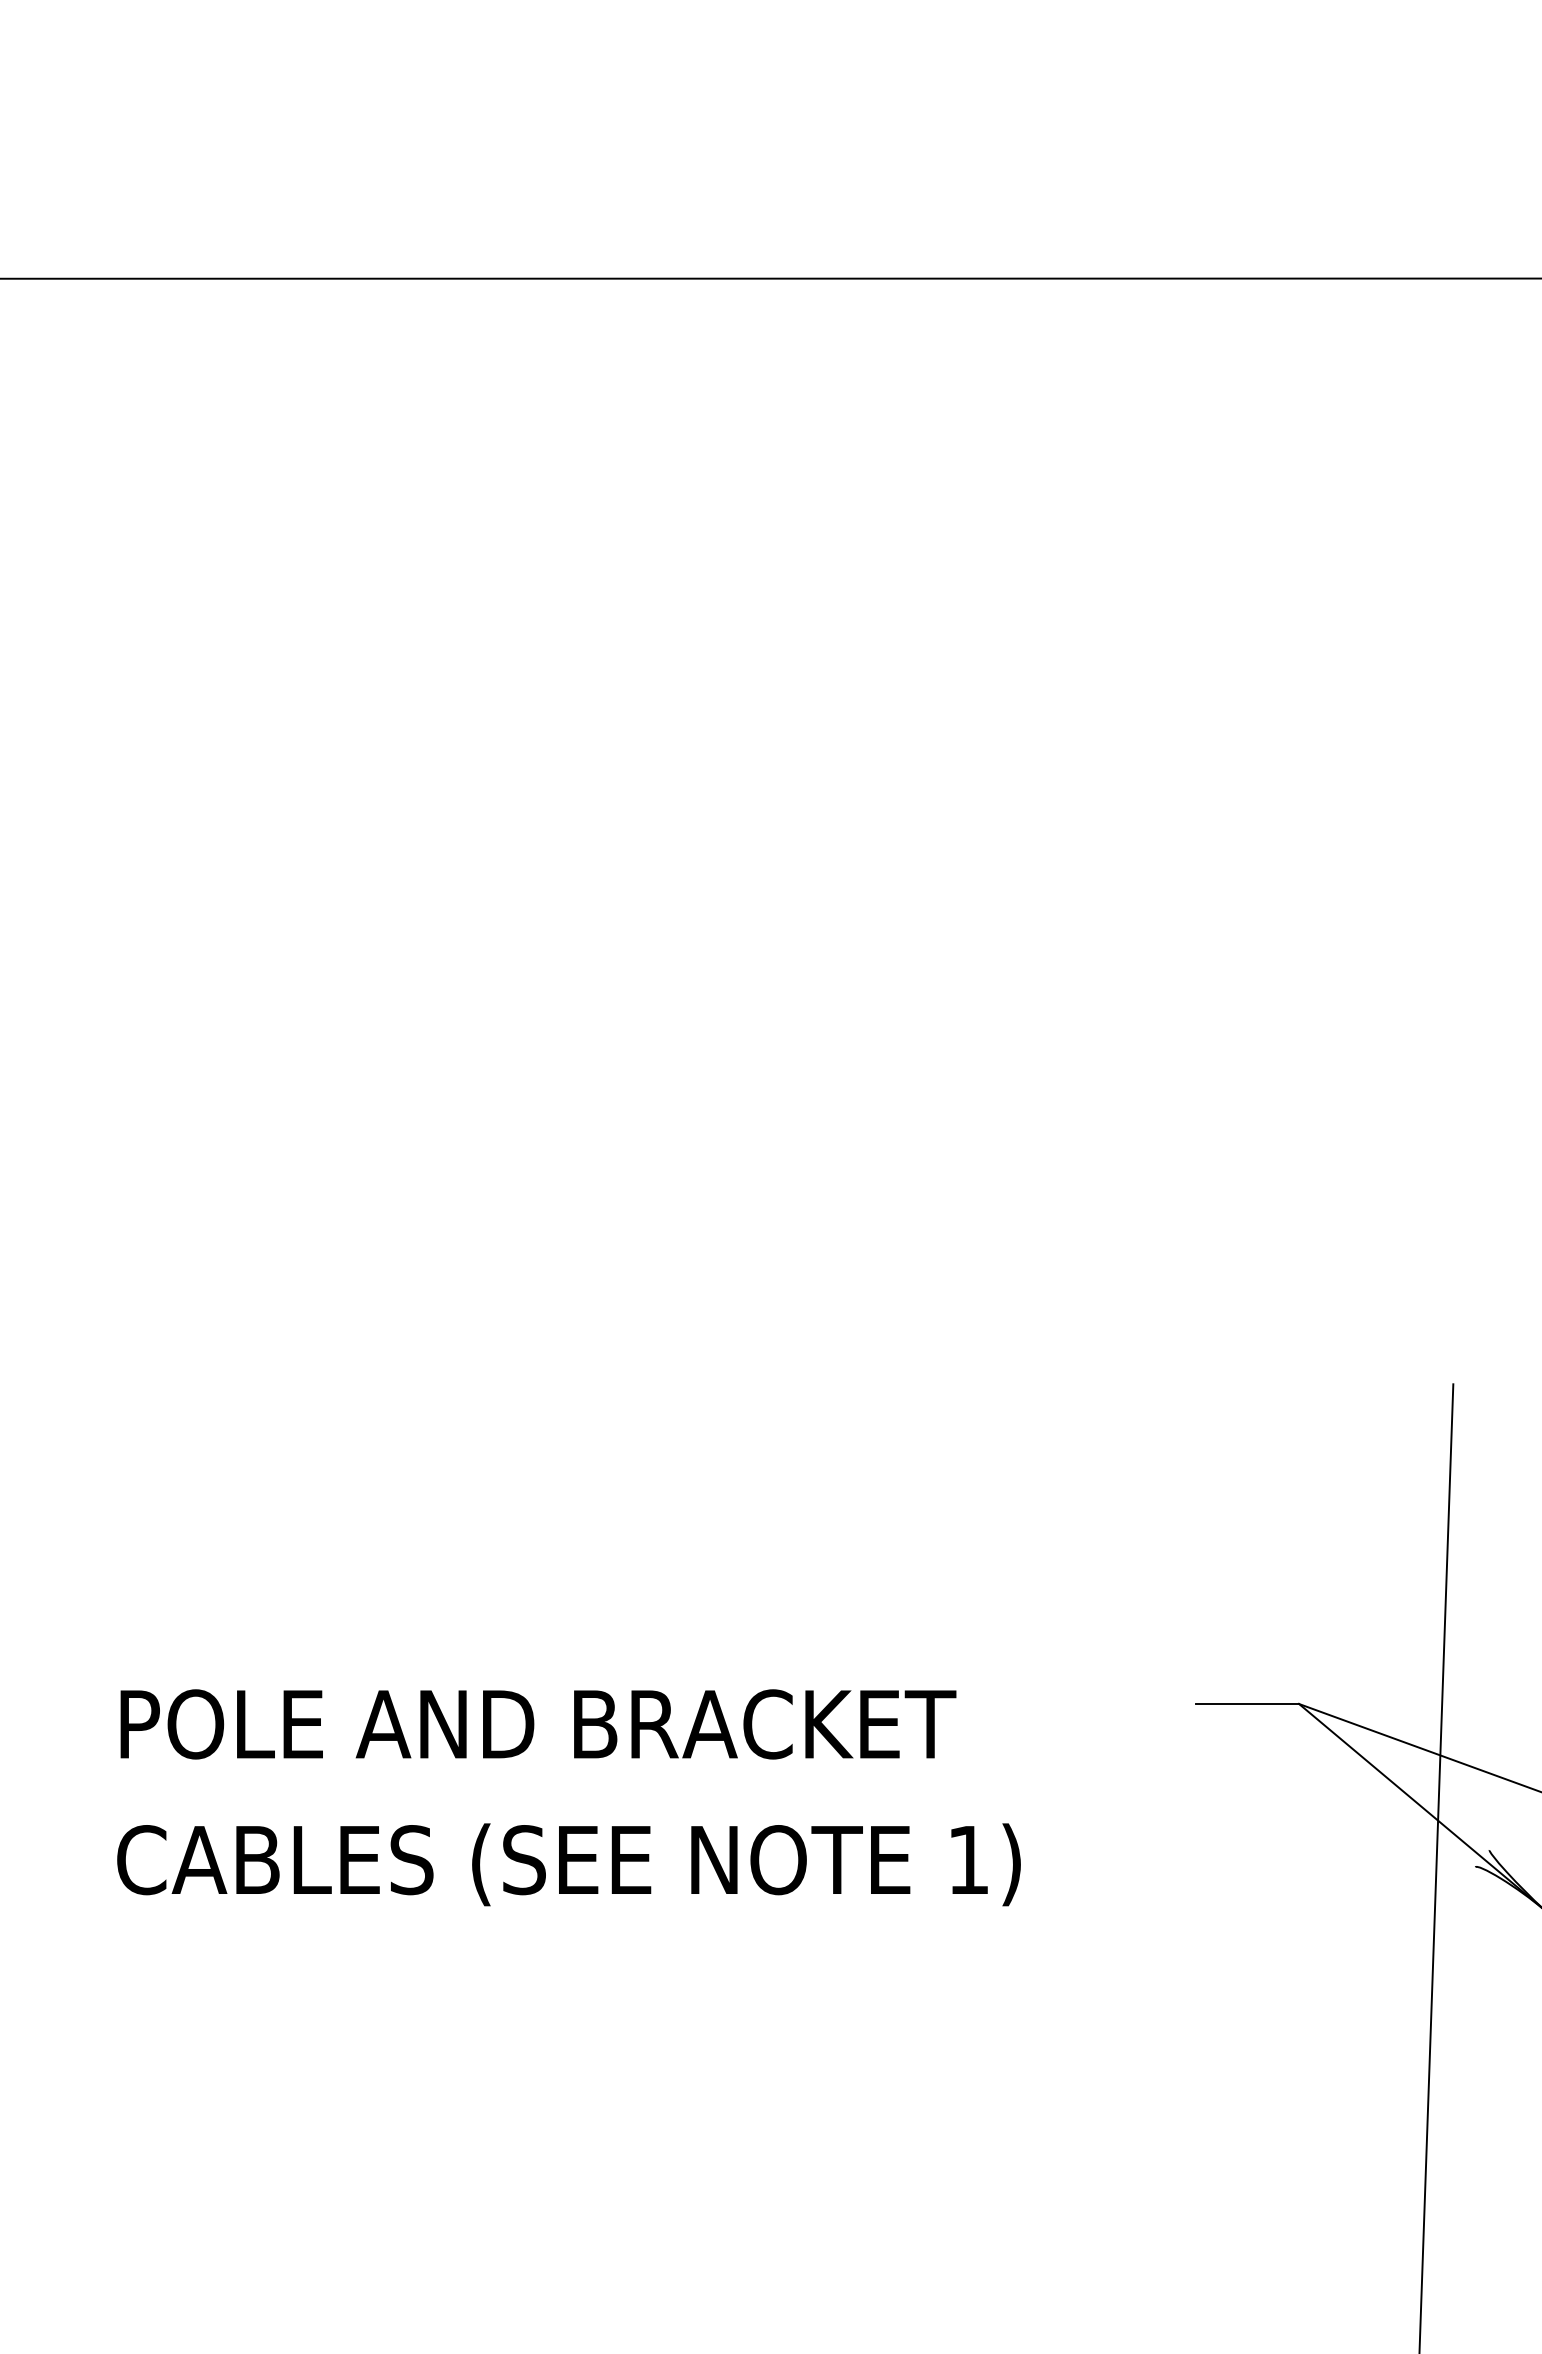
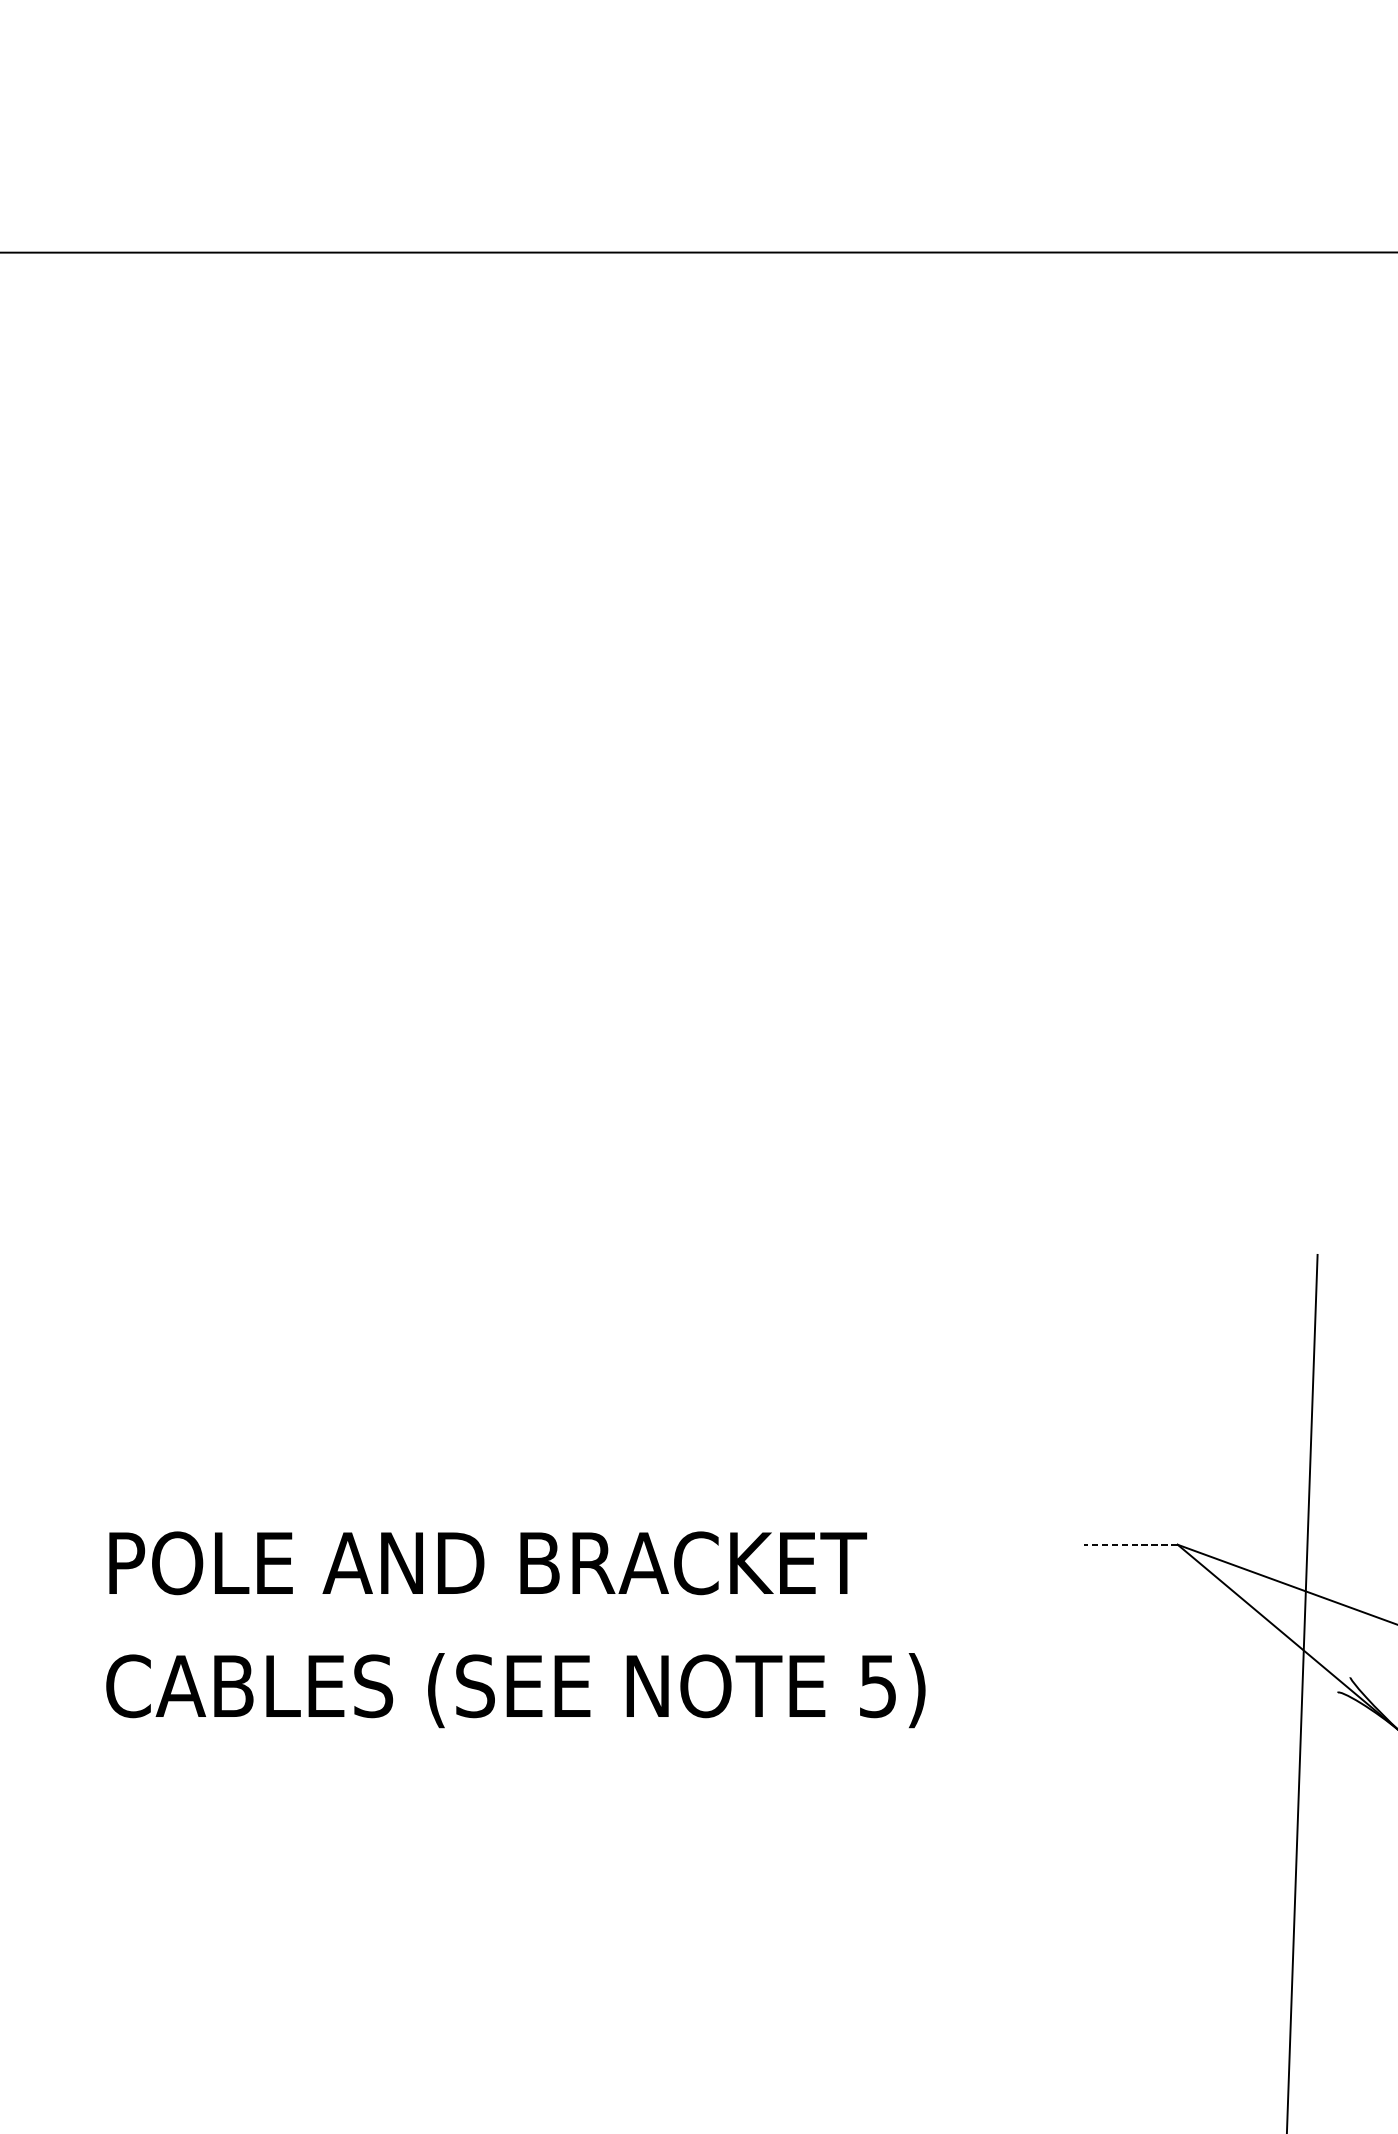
line: (1247, 1703) -> (1130, 1544), solid -> dashed
text: (968, 1860) -> (878, 1686), 1) -> 5)

